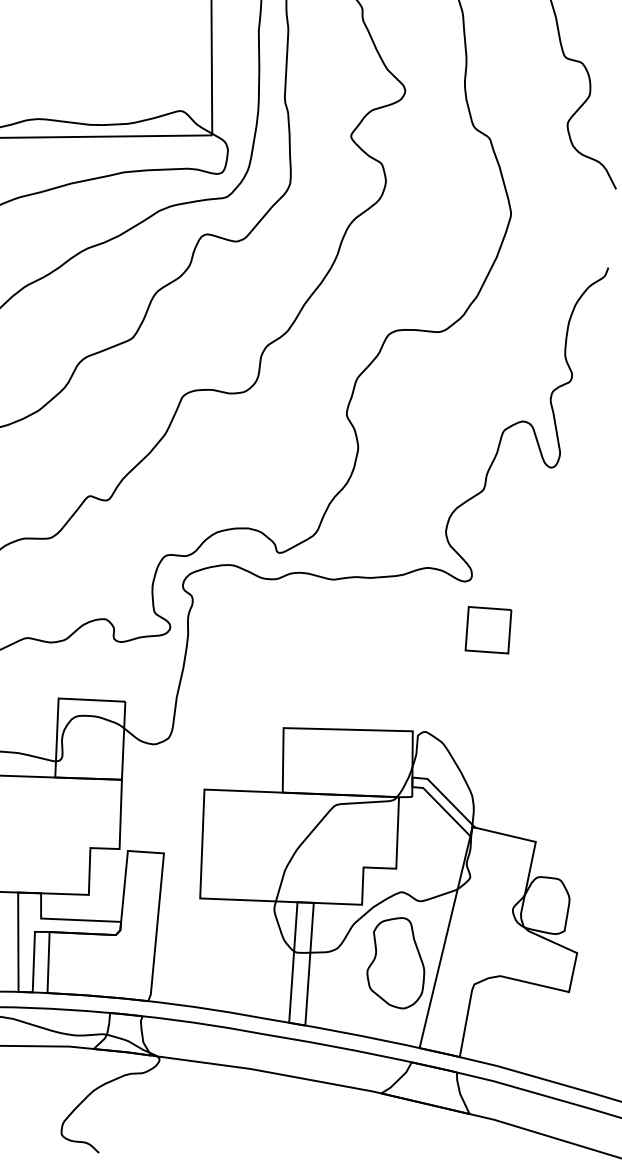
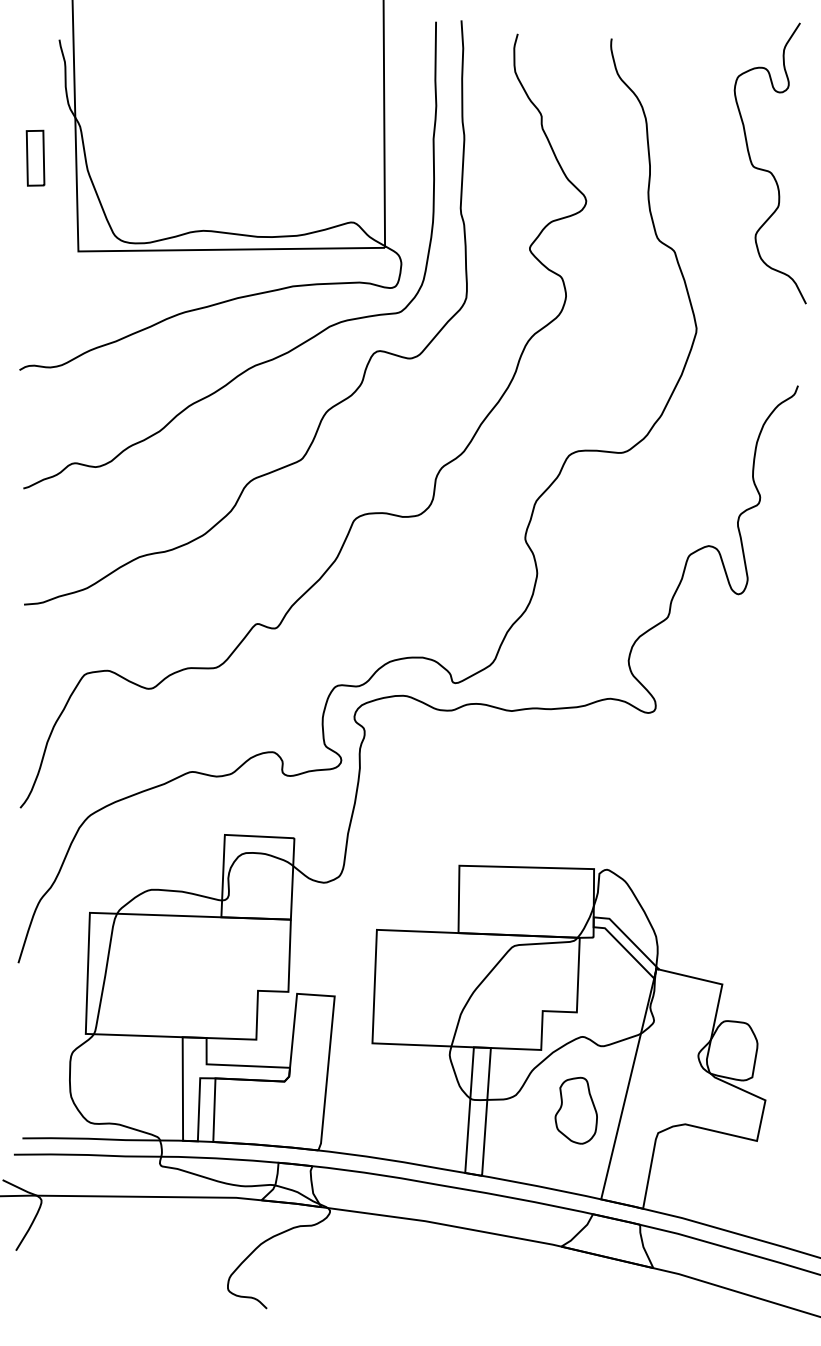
part: (487, 630) -> (672, 763), removed
part: (394, 962) -> (575, 1110), size x0.7

